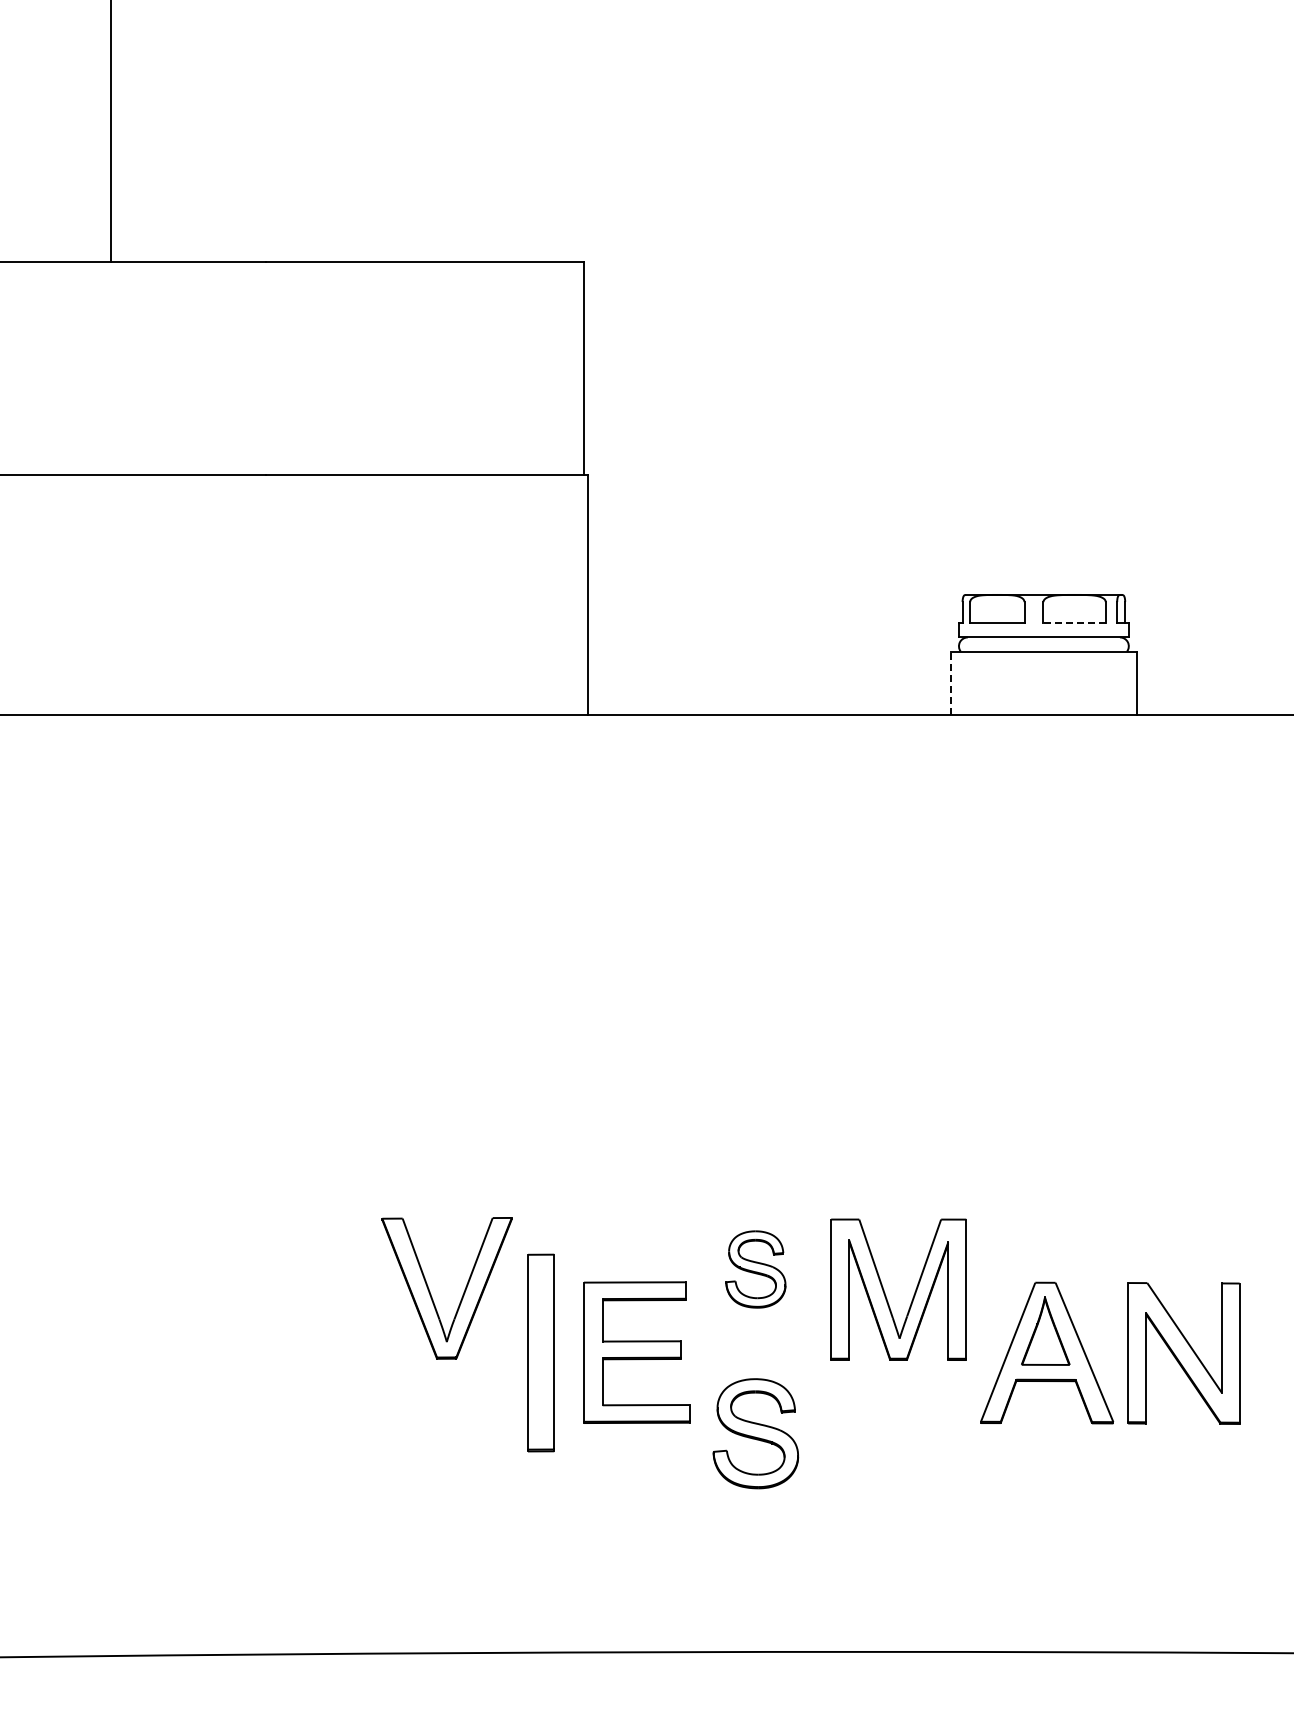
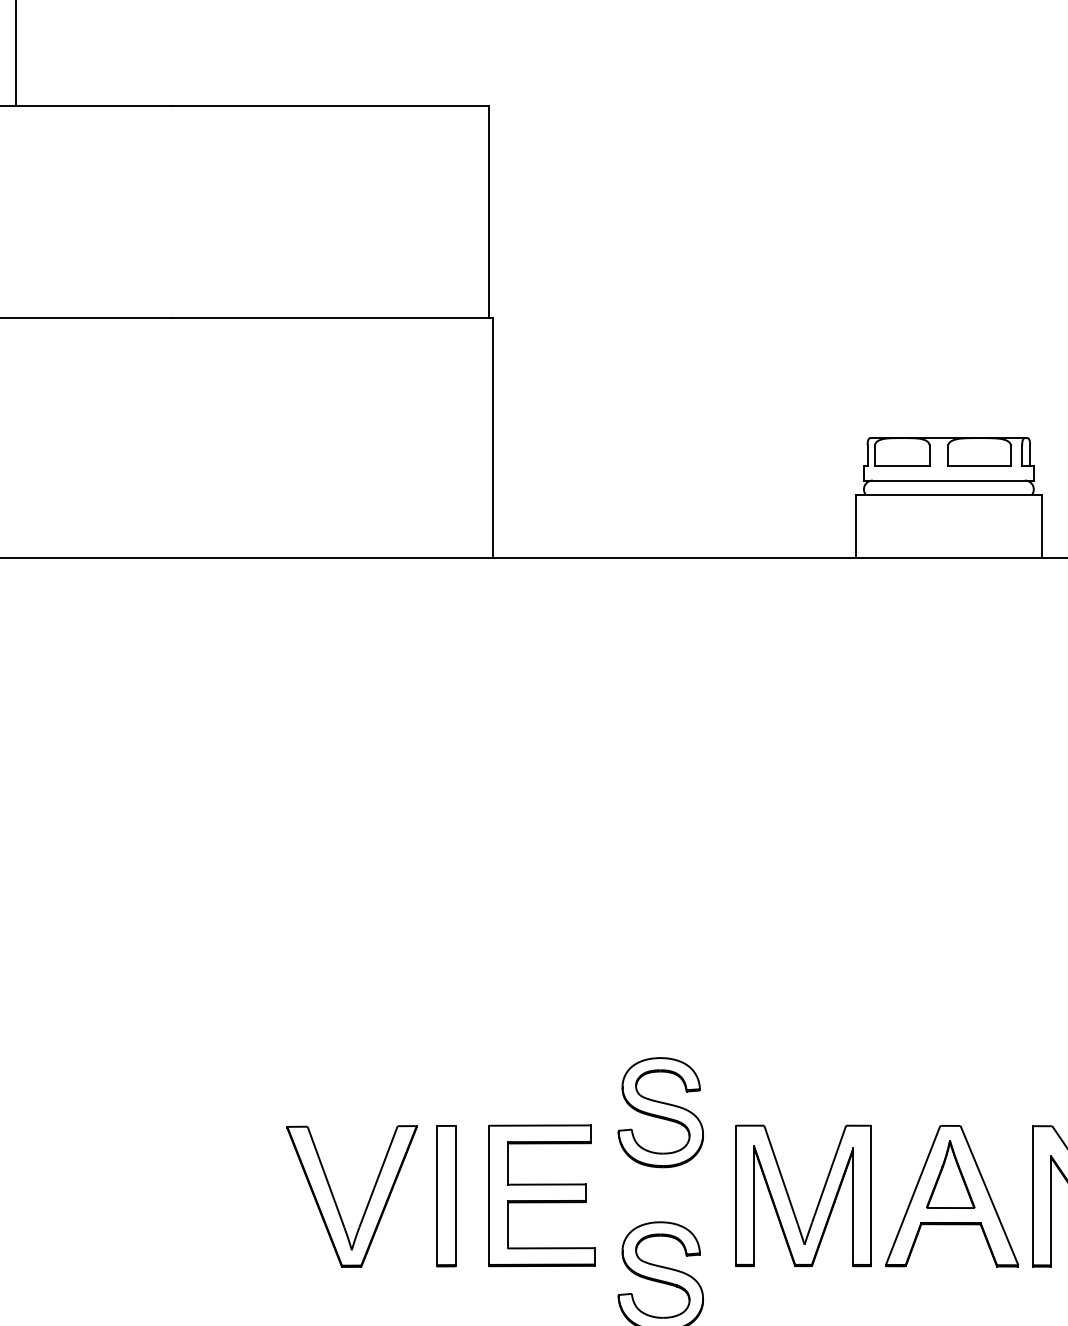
line: (1074, 623) -> (979, 466), dashed -> solid
line: (950, 683) -> (855, 526), dashed -> solid
part: (755, 1269) -> (660, 1112), size x1.43
part: (885, 1292) -> (790, 1198), moved
part: (431, 1294) -> (336, 1202), moved
part: (541, 1352) -> (446, 1195), size x0.71

